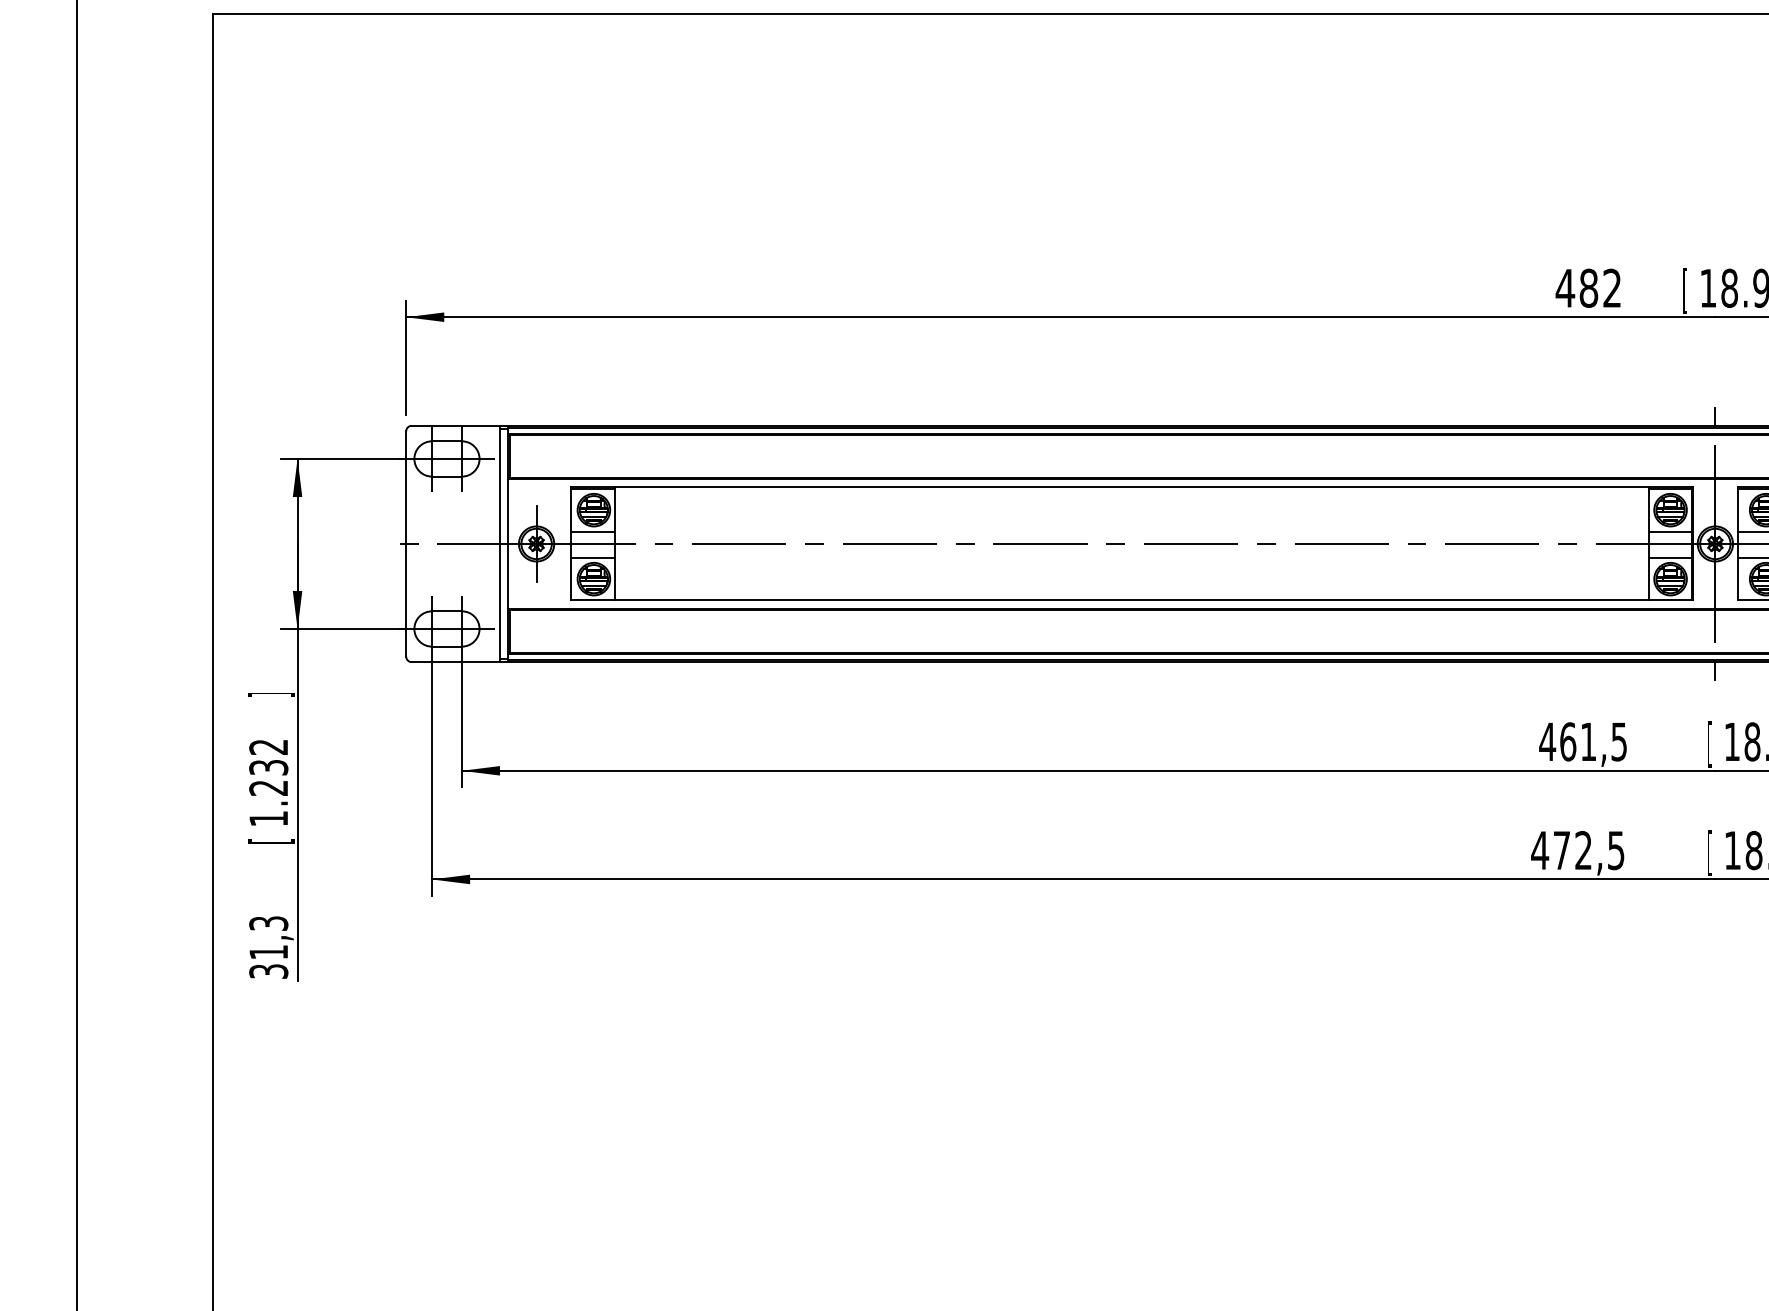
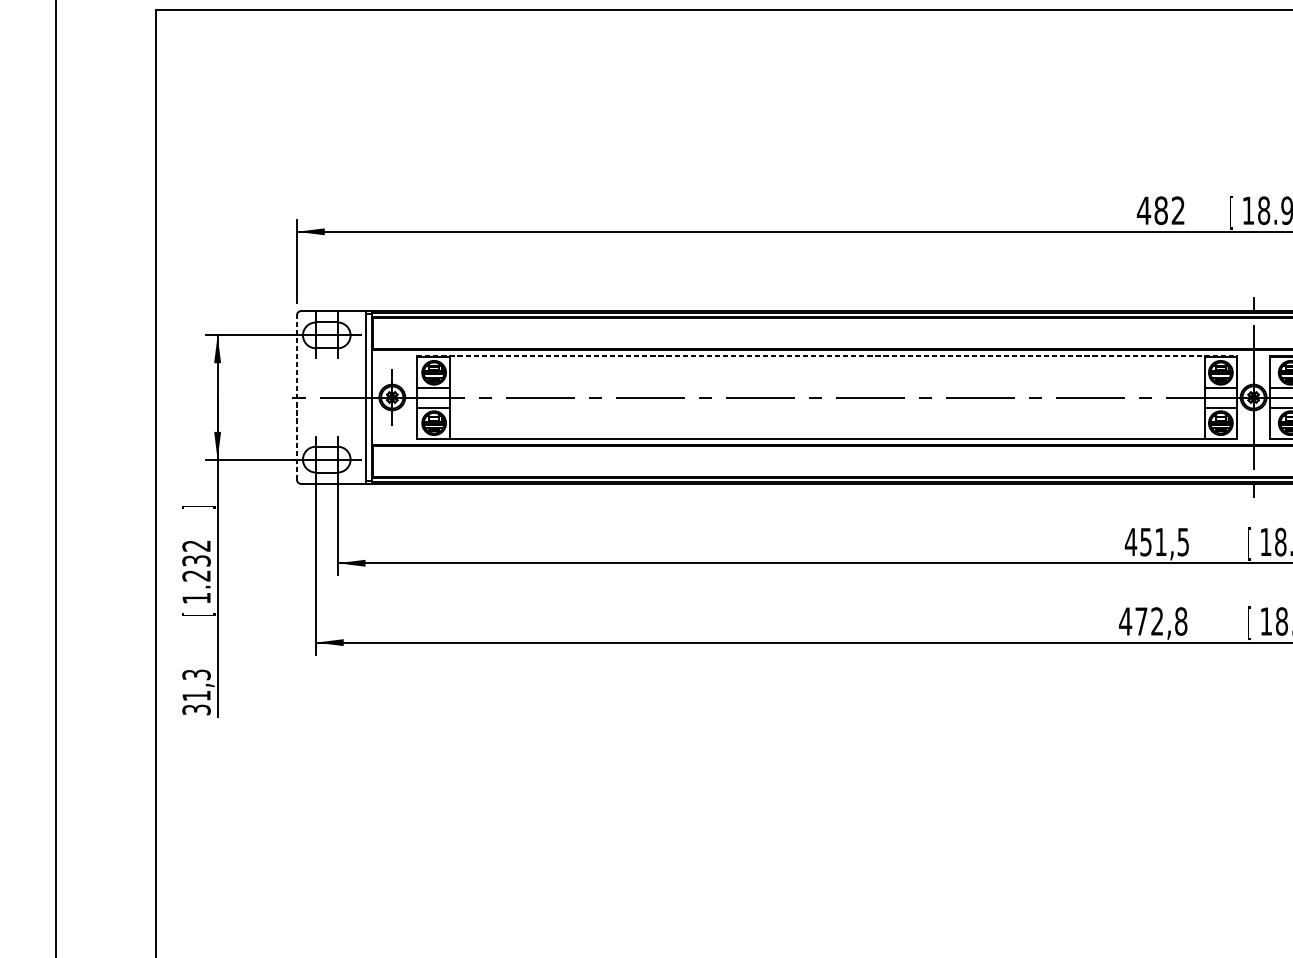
line: (1132, 487) -> (827, 356), solid -> dashed
line: (406, 543) -> (297, 397), solid -> dashed
text: (1568, 741) -> (1146, 541), 461,5 -> 451,5
text: (1615, 850) -> (1180, 621), 472,5 -> 472,8

